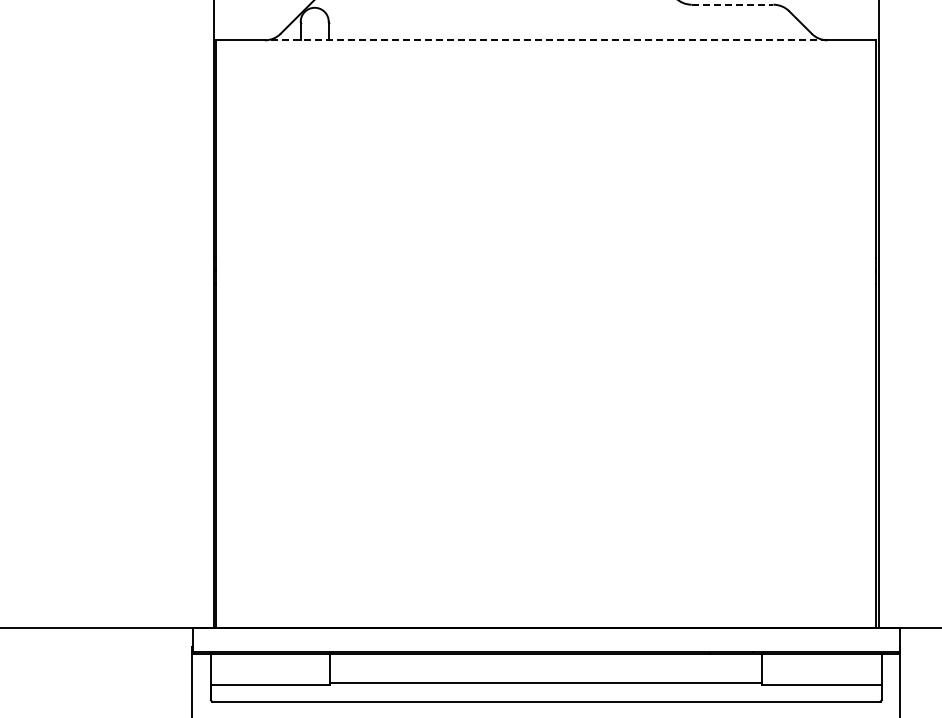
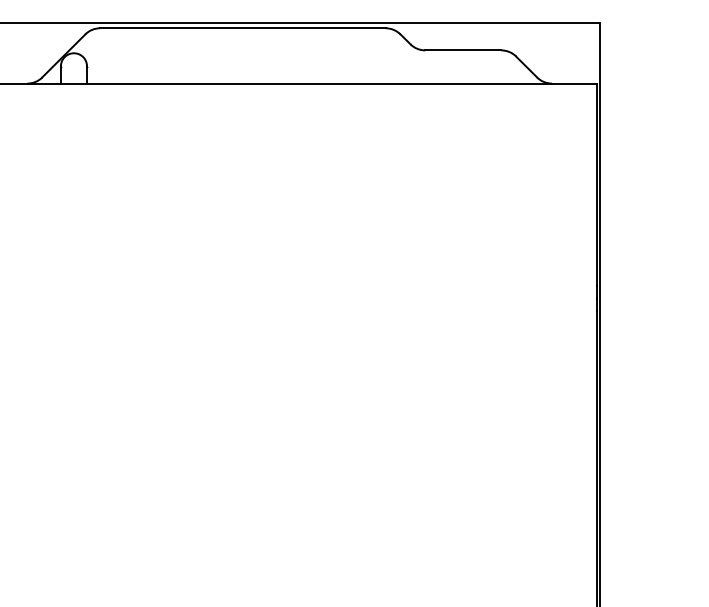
line: (732, 4) -> (463, 50), dashed -> solid
line: (545, 40) -> (288, 83), dashed -> solid

